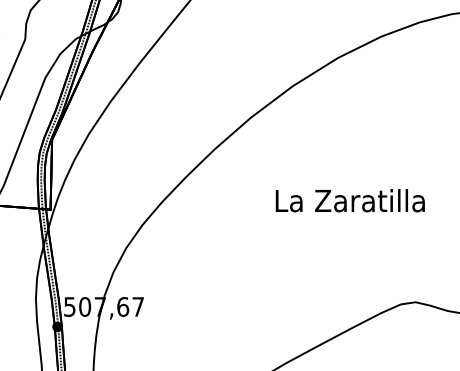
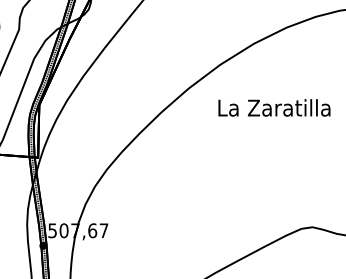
text: (350, 200) -> (274, 107), moved

